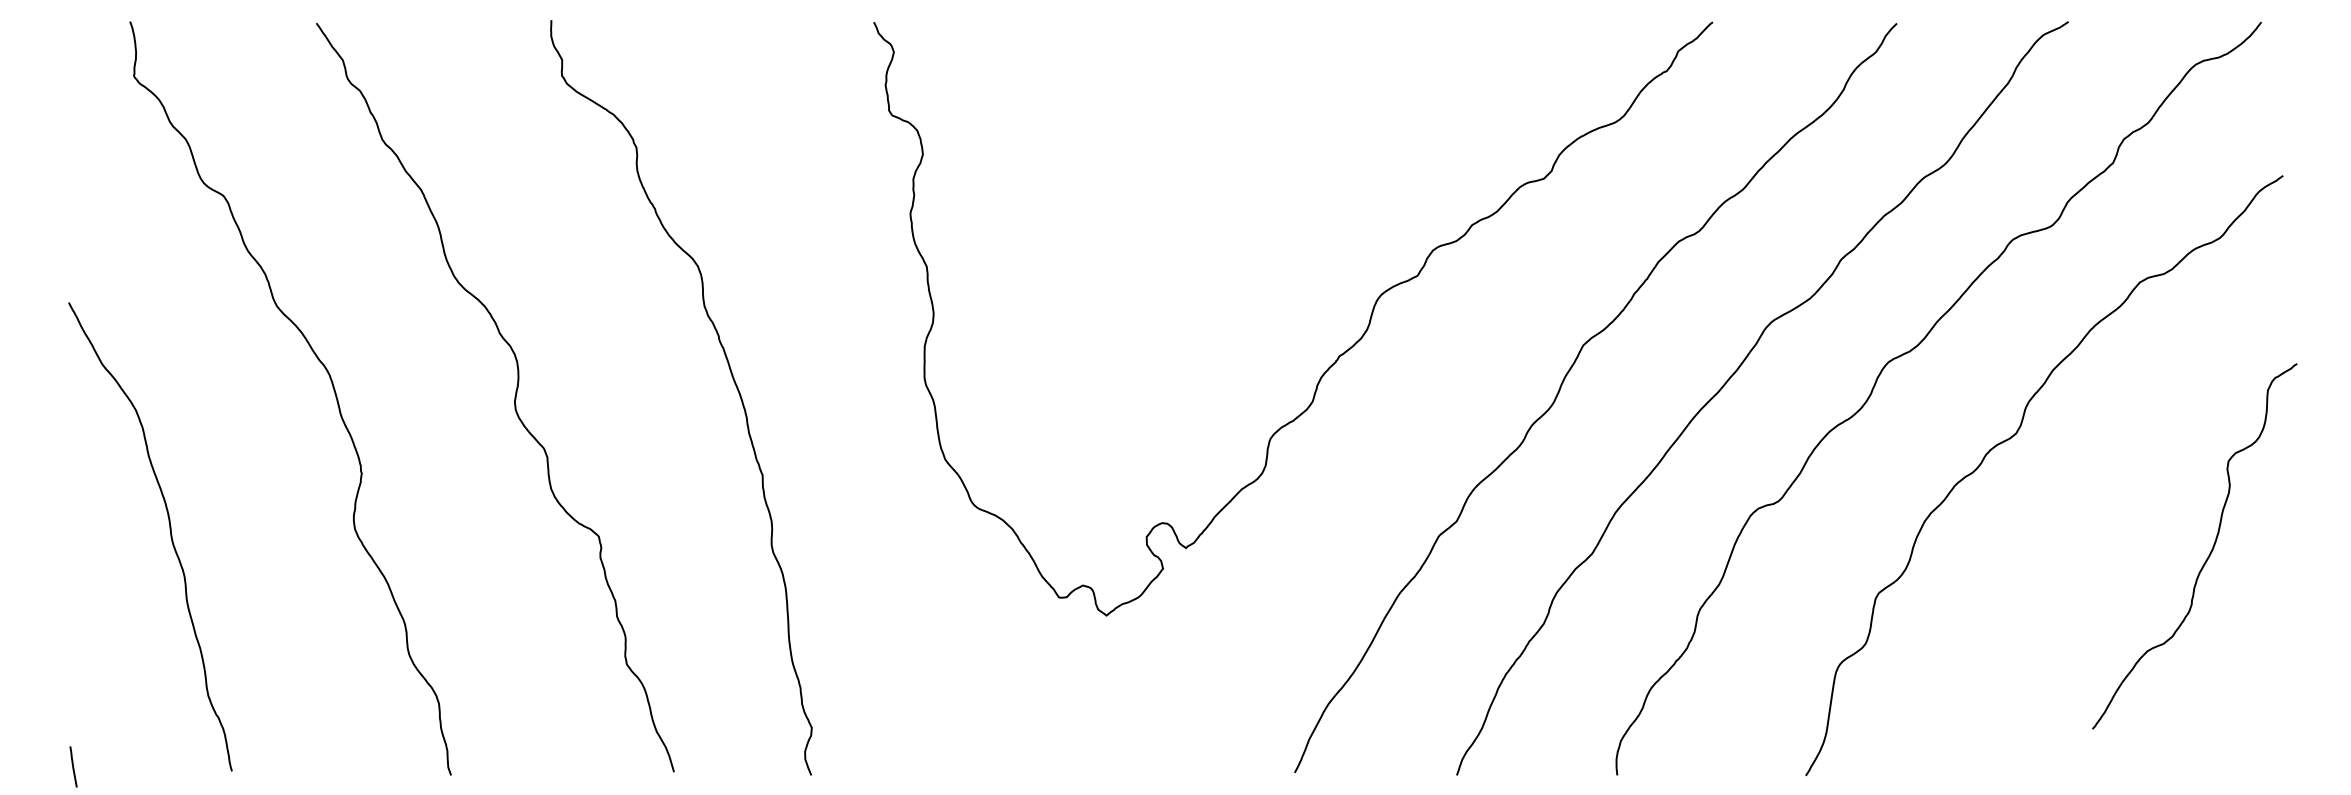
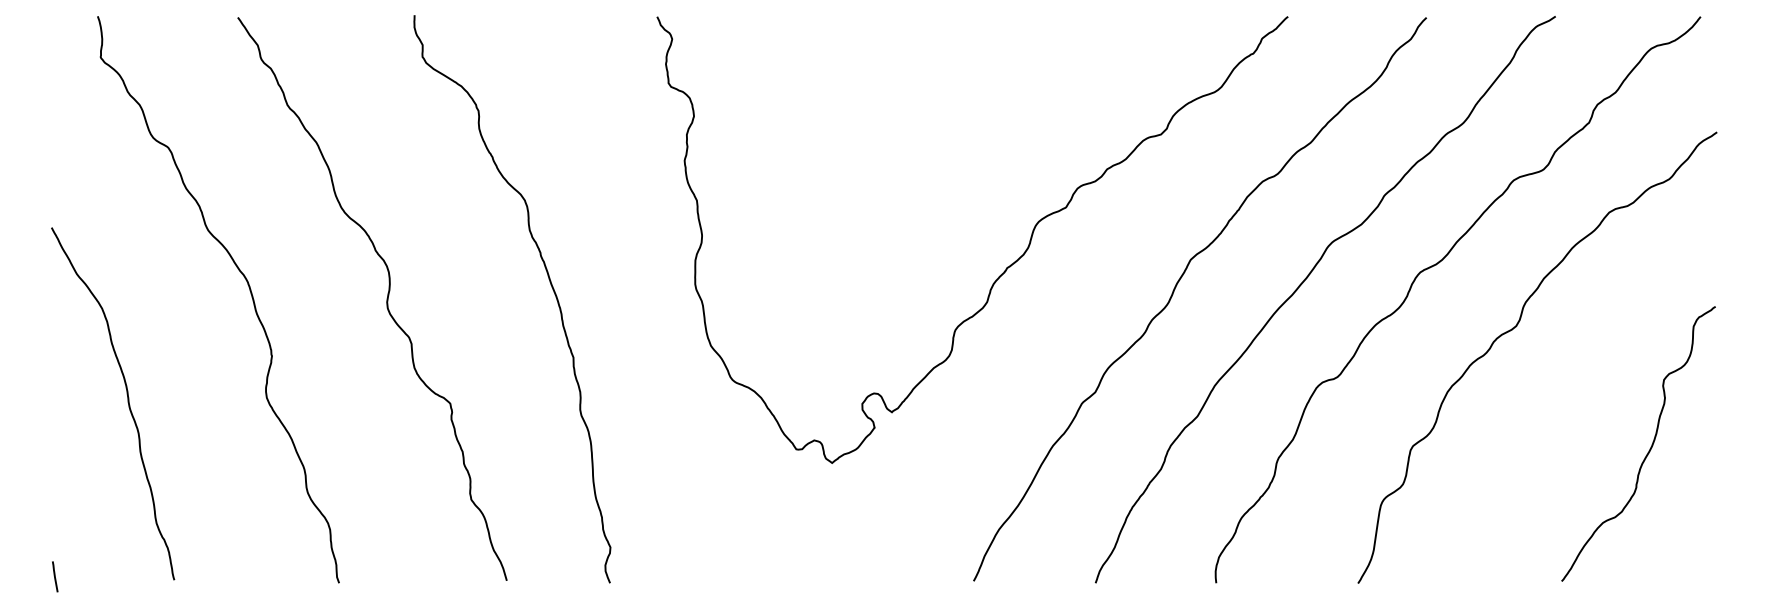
curve: (2209, 552) -> (1649, 448), moved

